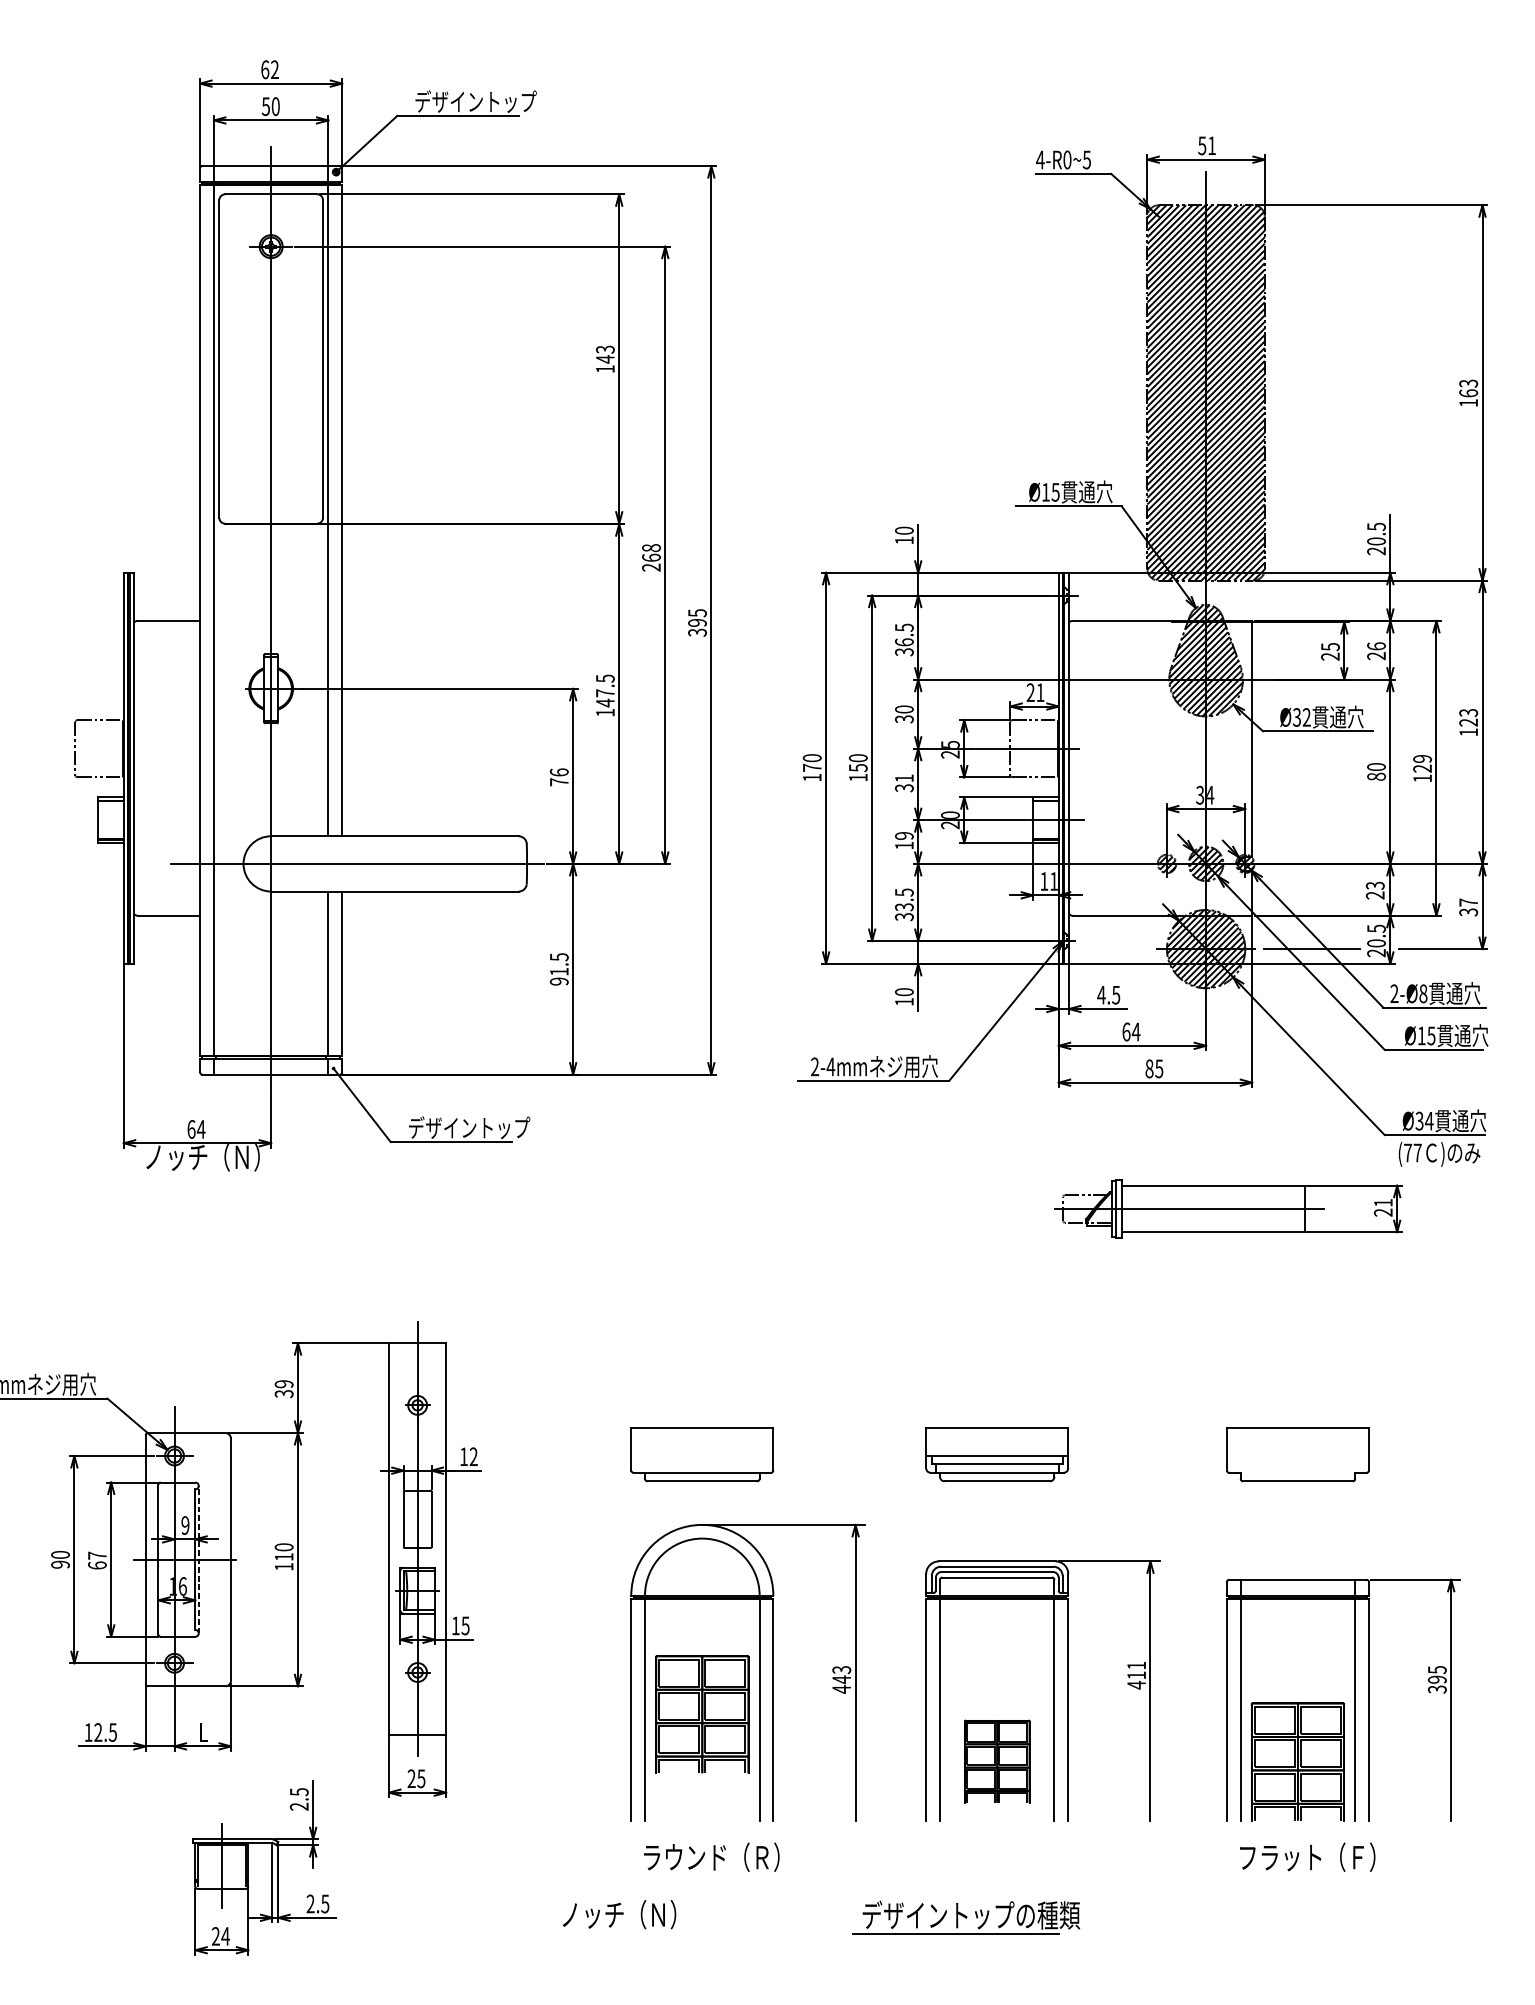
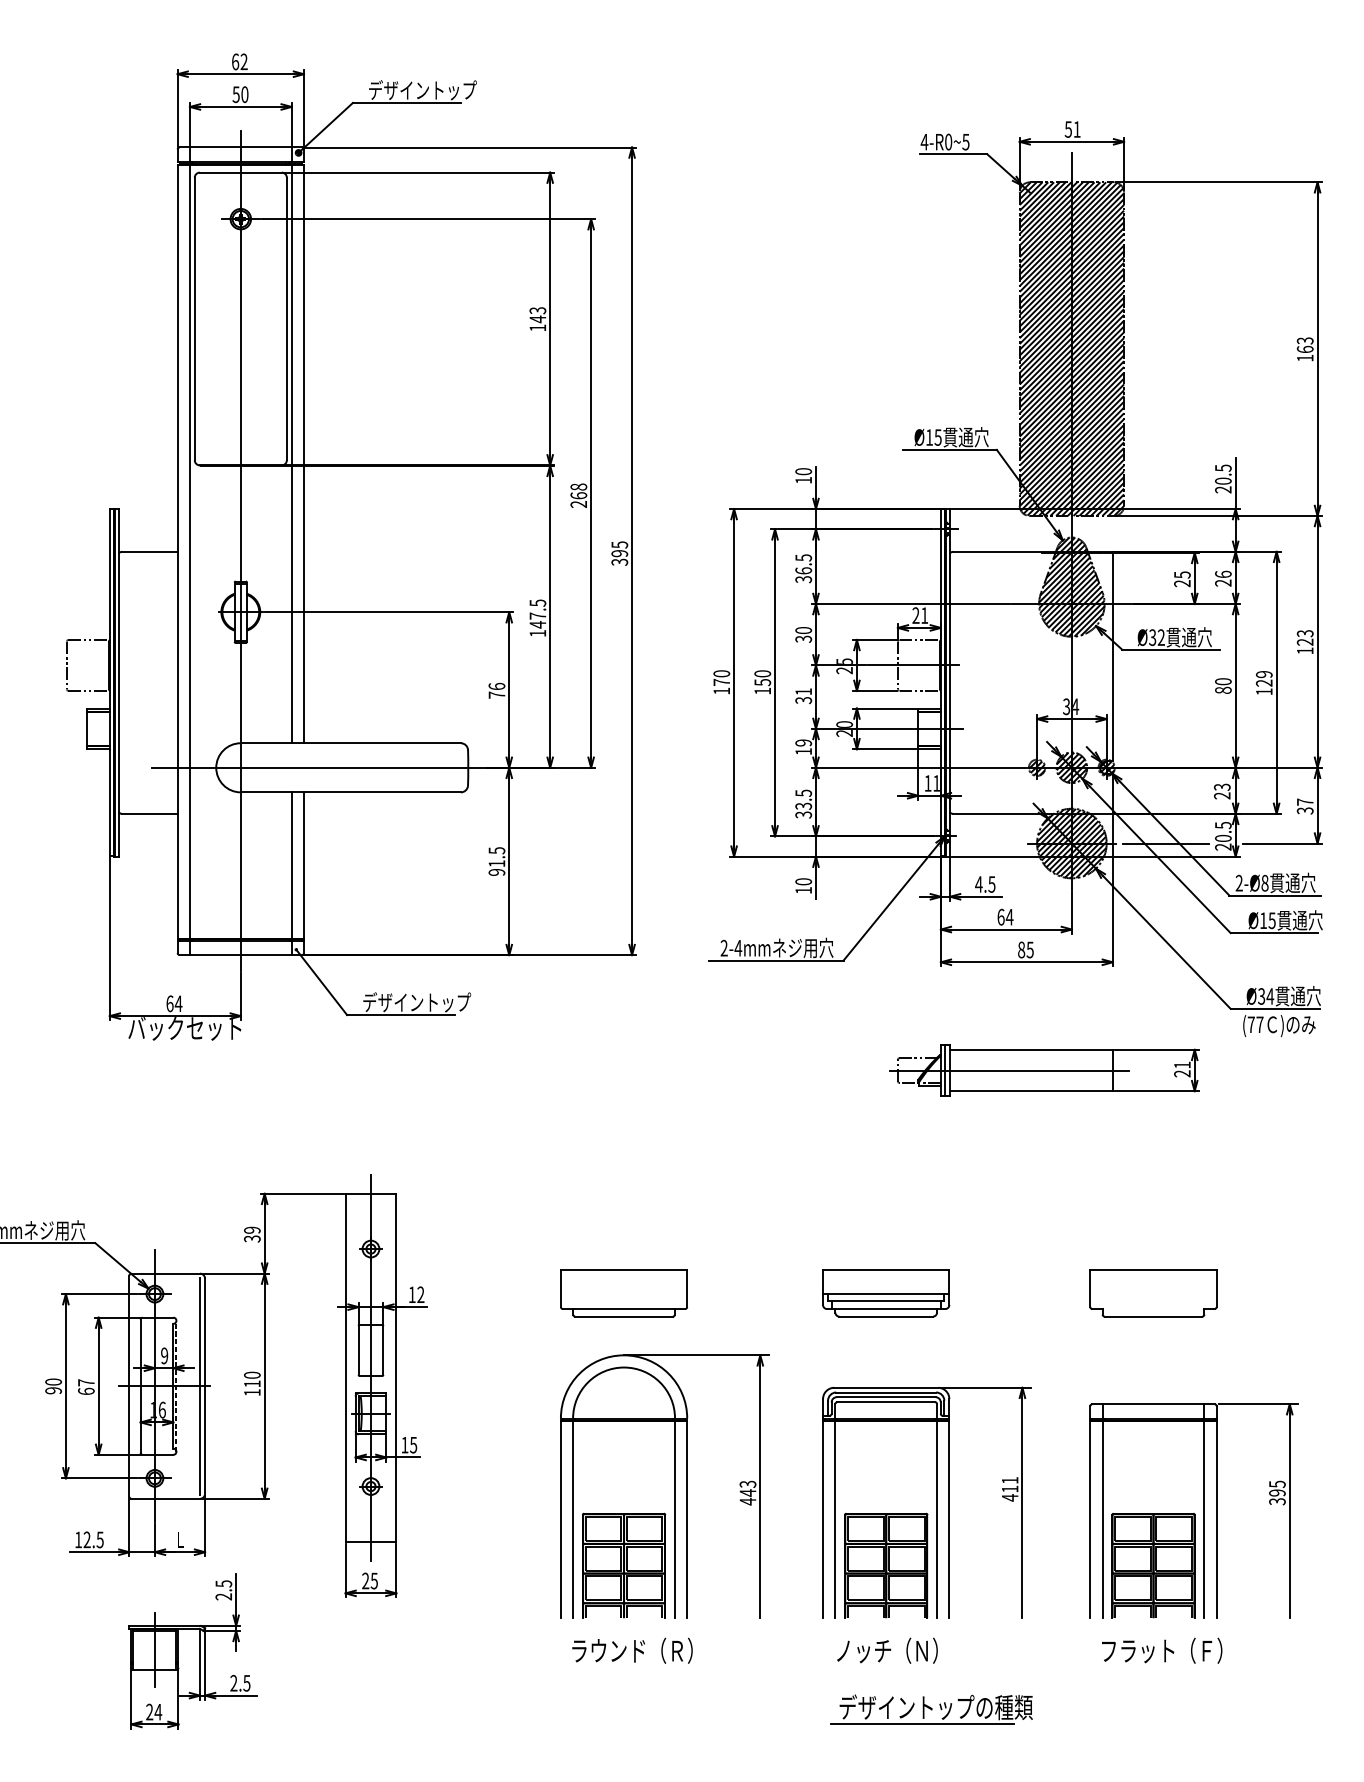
text: (207, 1158) -> (184, 1029), ノッチ（Ｎ） -> バックセット
part: (1228, 1208) -> (1044, 1070), moved
line: (224, 1558) -> (199, 1385), added
part: (702, 1714) -> (624, 1565), moved
part: (997, 1761) -> (886, 1565), size x1.43
part: (264, 1868) -> (192, 1651), moved
text: (619, 1914) -> (887, 1650), moved
part: (966, 1917) -> (931, 1709), moved

